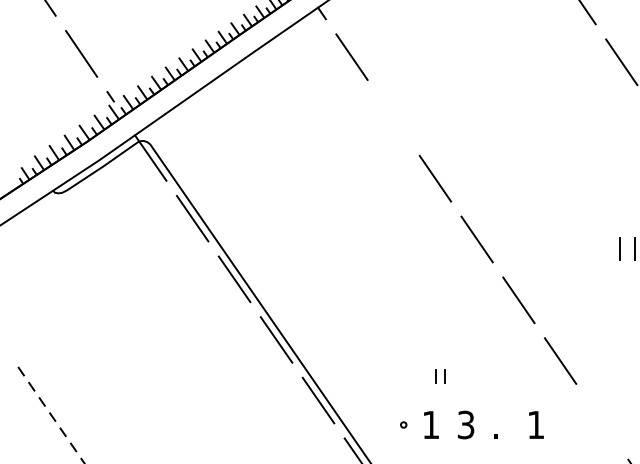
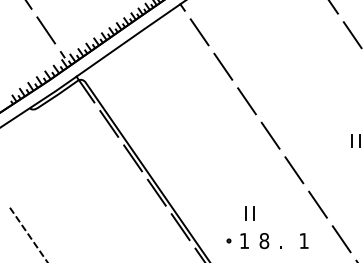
line: (394, 117) -> (223, 66), added
part: (439, 376) -> (249, 213), size x1.67
line: (601, 422) -> (341, 239), added
text: (466, 425) -> (264, 241), 3 -> 8

